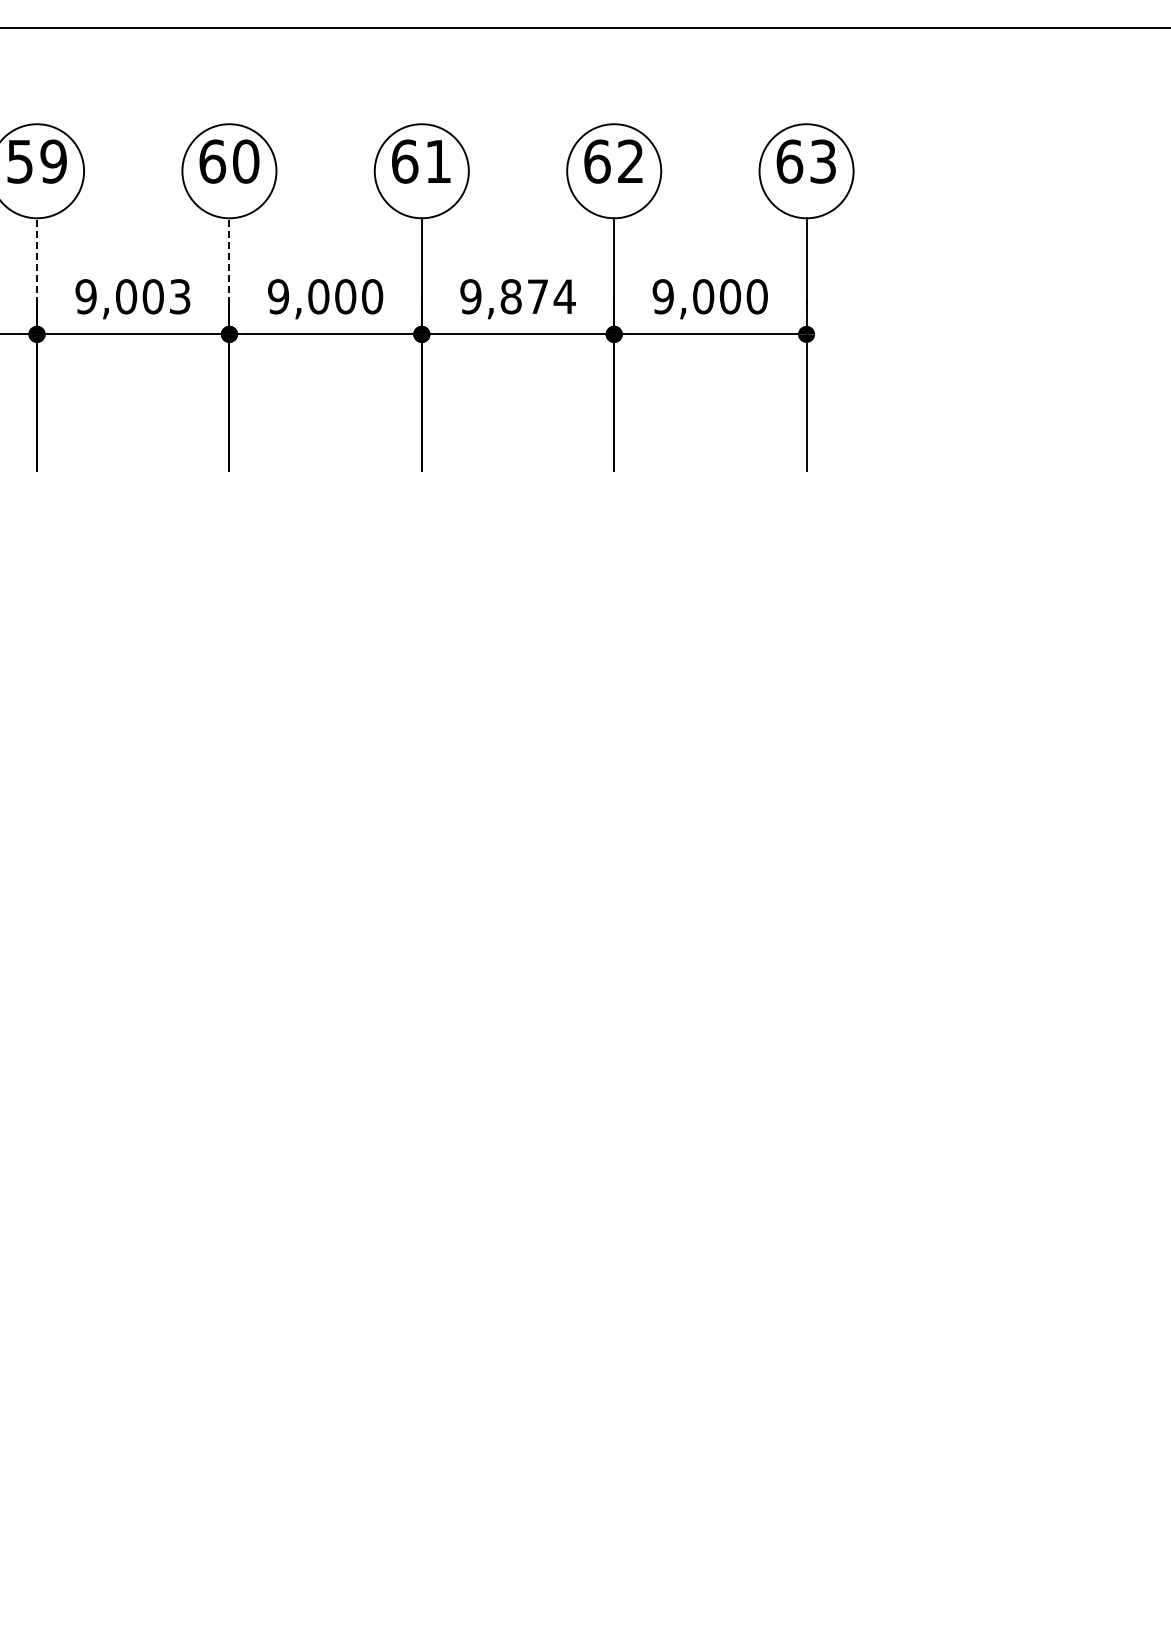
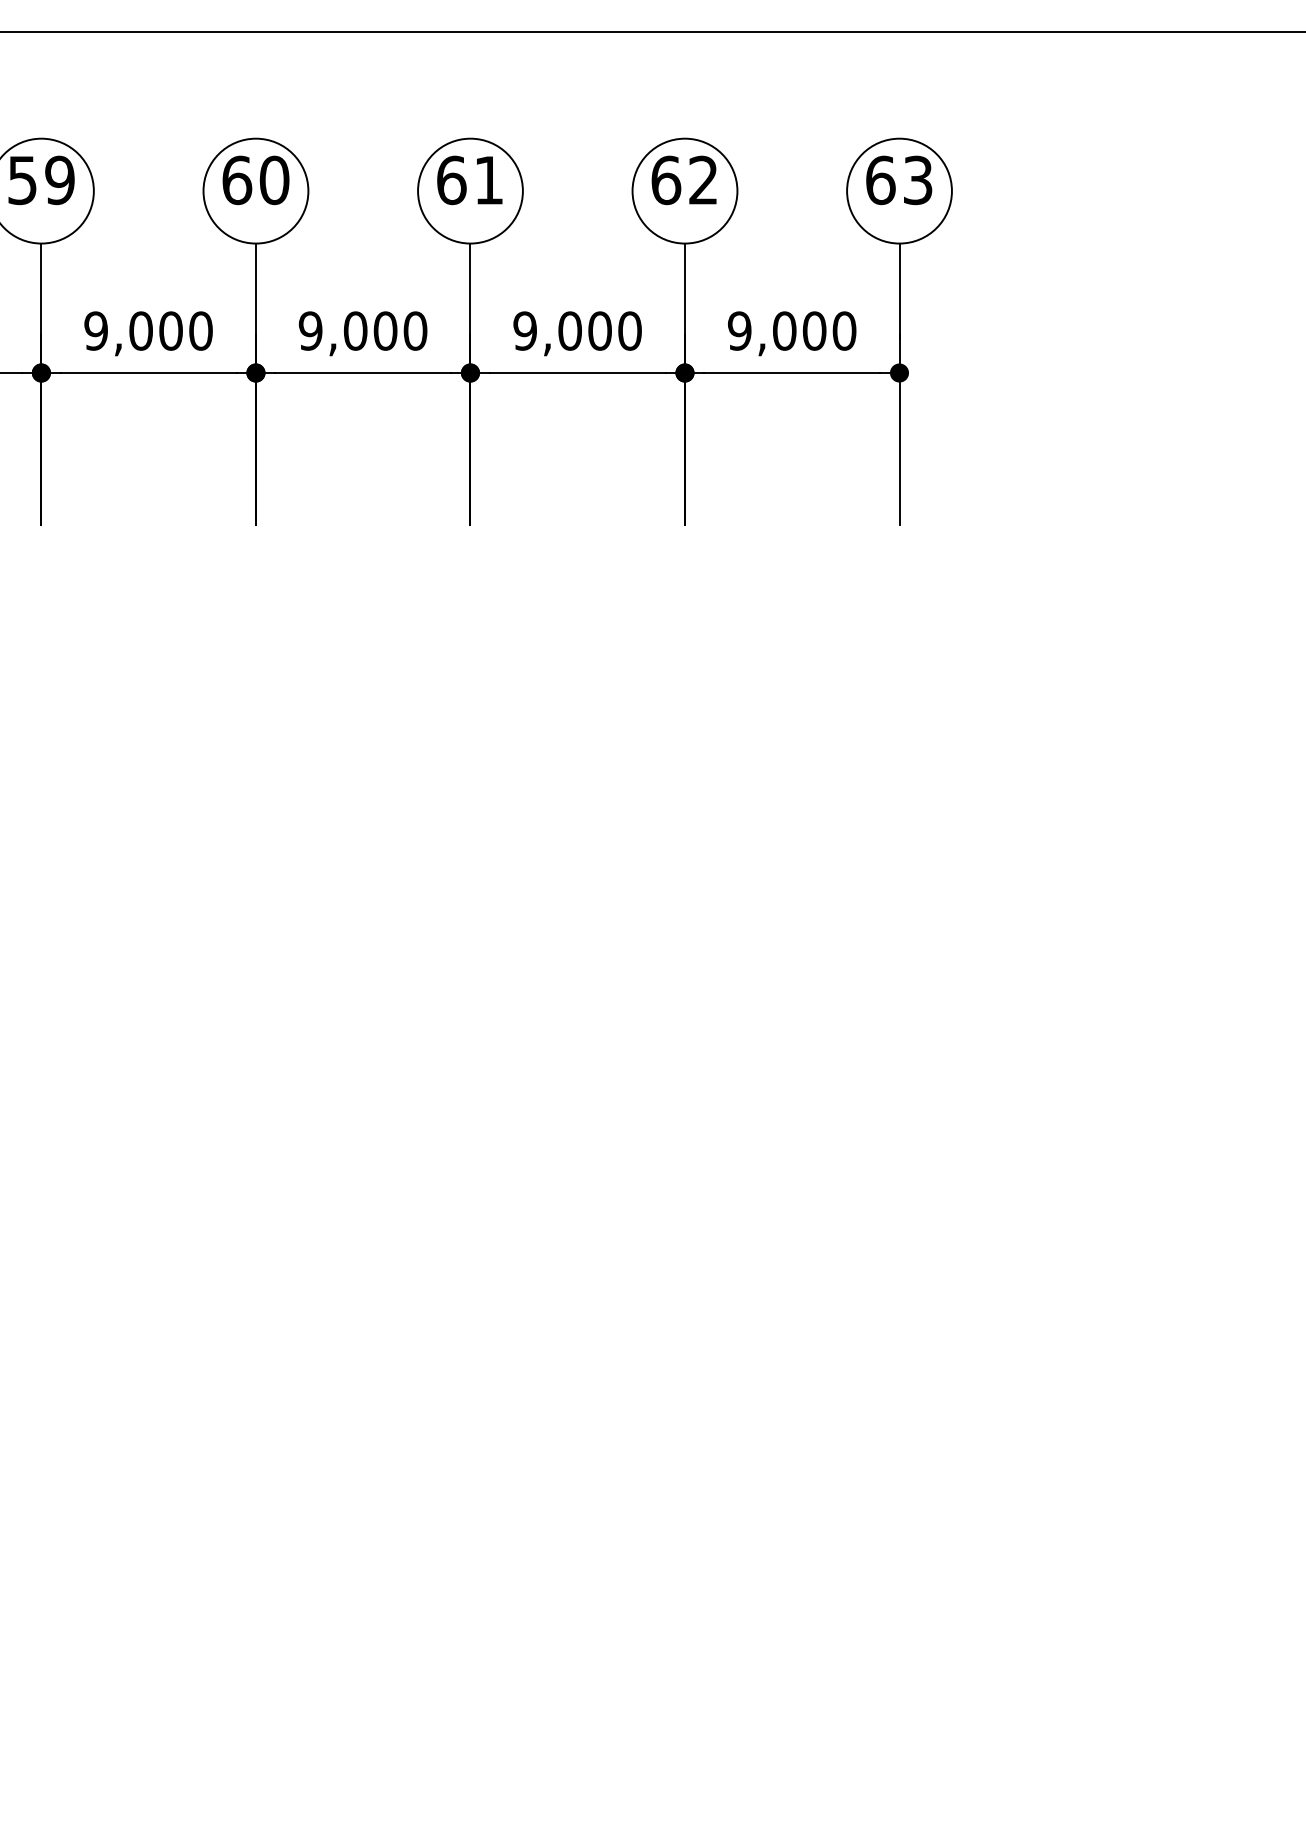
line: (37, 261) -> (41, 291), dashed -> solid
line: (229, 261) -> (256, 291), dashed -> solid
text: (179, 296) -> (200, 330), 9,003 -> 9,000
text: (537, 296) -> (599, 330), 9,874 -> 9,000

